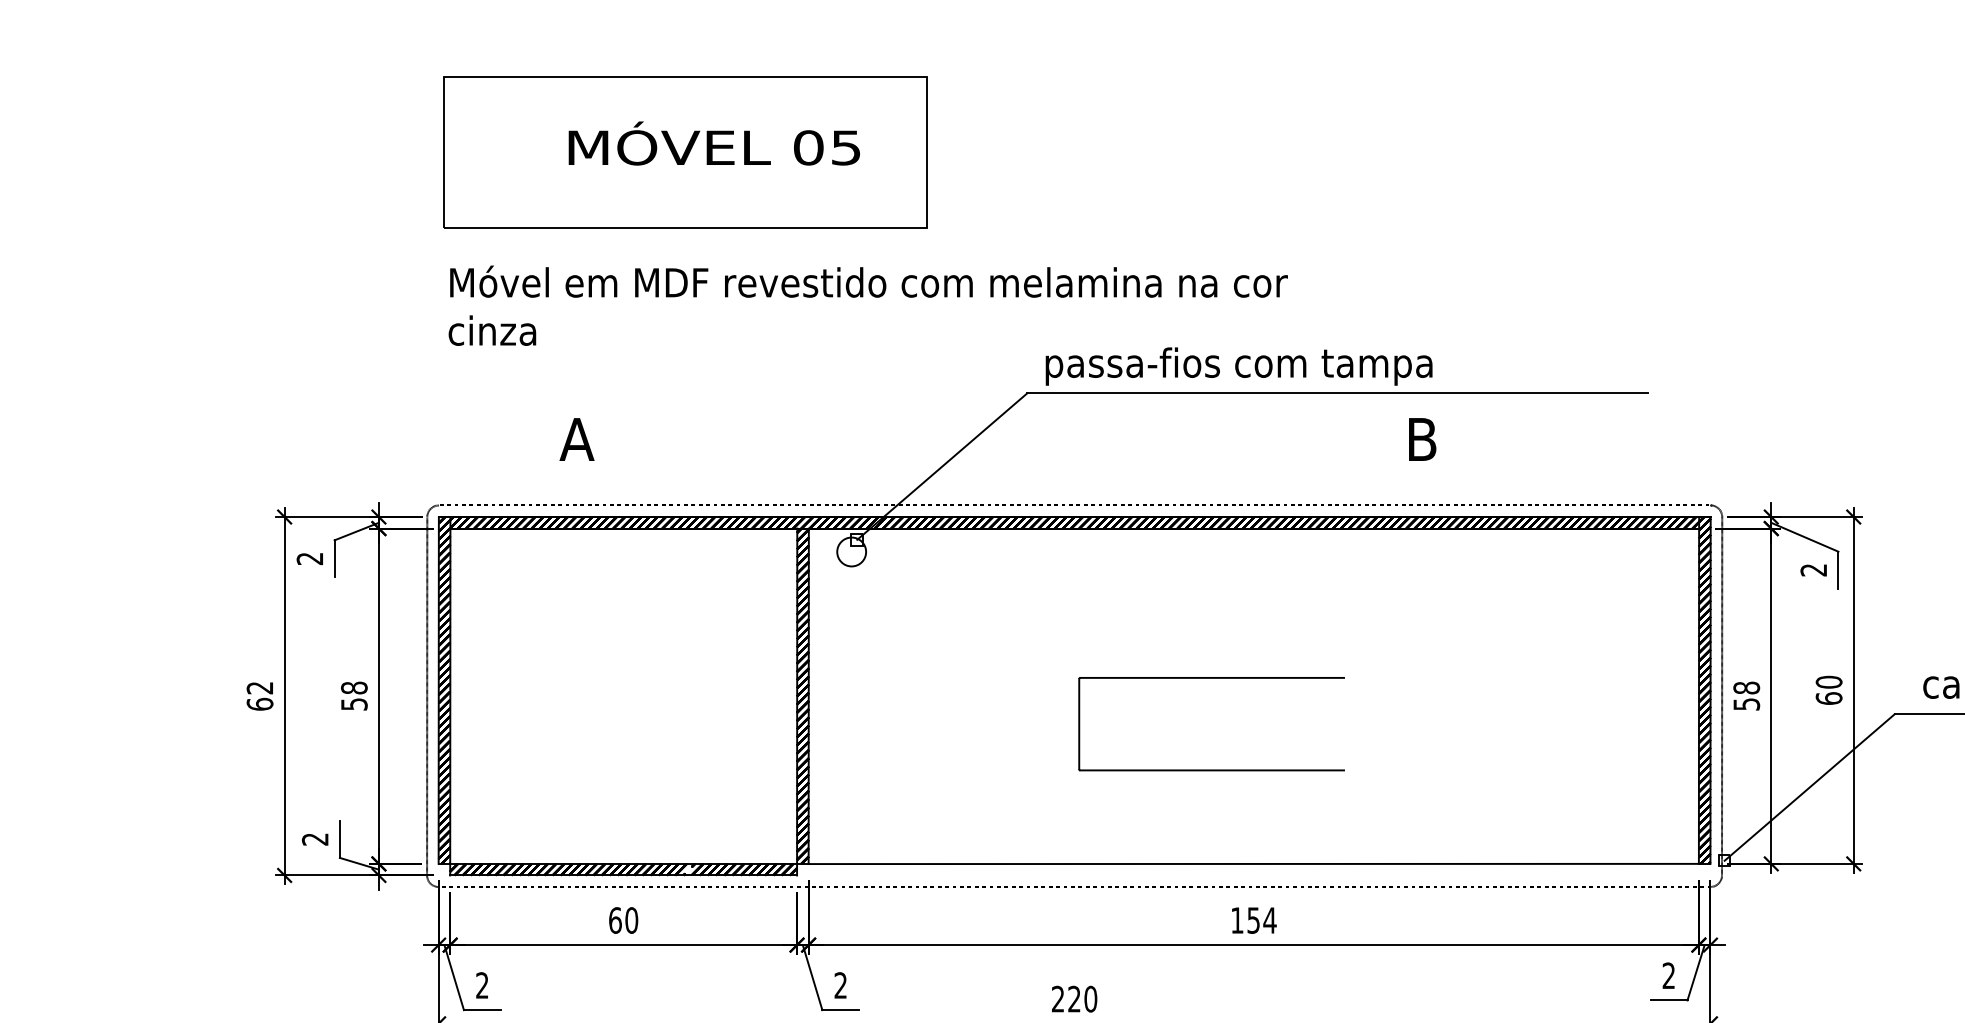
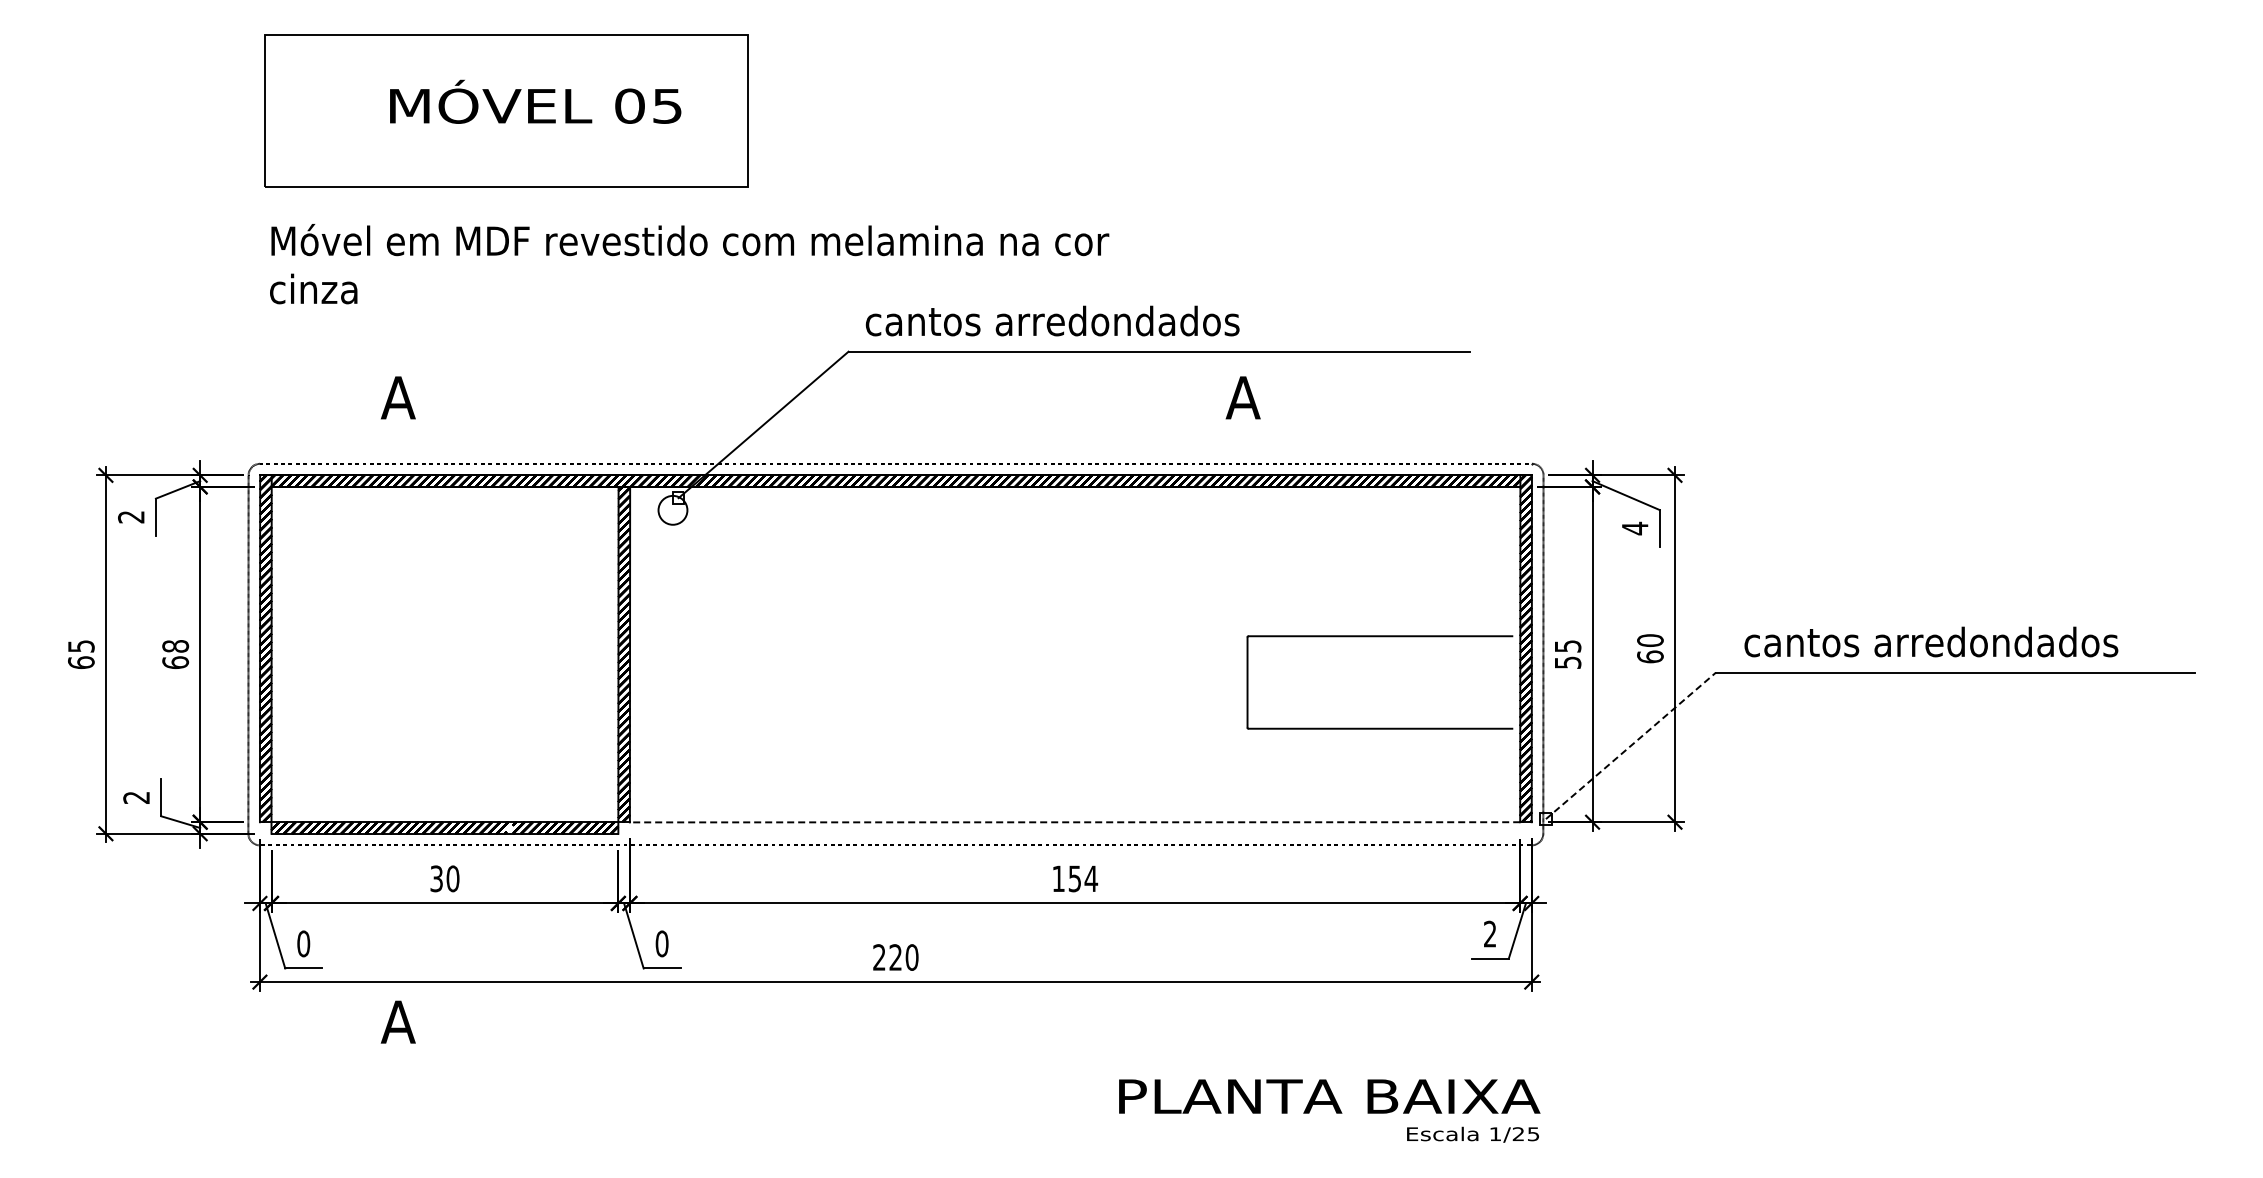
text: (1238, 366) -> (1059, 324), passa-fios com tampa -> cantos arredondados
text: (1421, 439) -> (1242, 397), B -> A
text: (1813, 570) -> (1634, 528), 2 -> 4
part: (1211, 679) -> (1379, 637), moved
text: (260, 688) -> (81, 646), 62 -> 65
text: (1746, 688) -> (1567, 646), 58 -> 55
text: (354, 704) -> (175, 662), 58 -> 68
line: (1810, 787) -> (1631, 745), solid -> dashed
line: (1253, 864) -> (1074, 822), solid -> dashed
text: (615, 920) -> (436, 878), 60 -> 30
text: (482, 985) -> (303, 943), 2 -> 0
text: (840, 985) -> (661, 943), 2 -> 0

